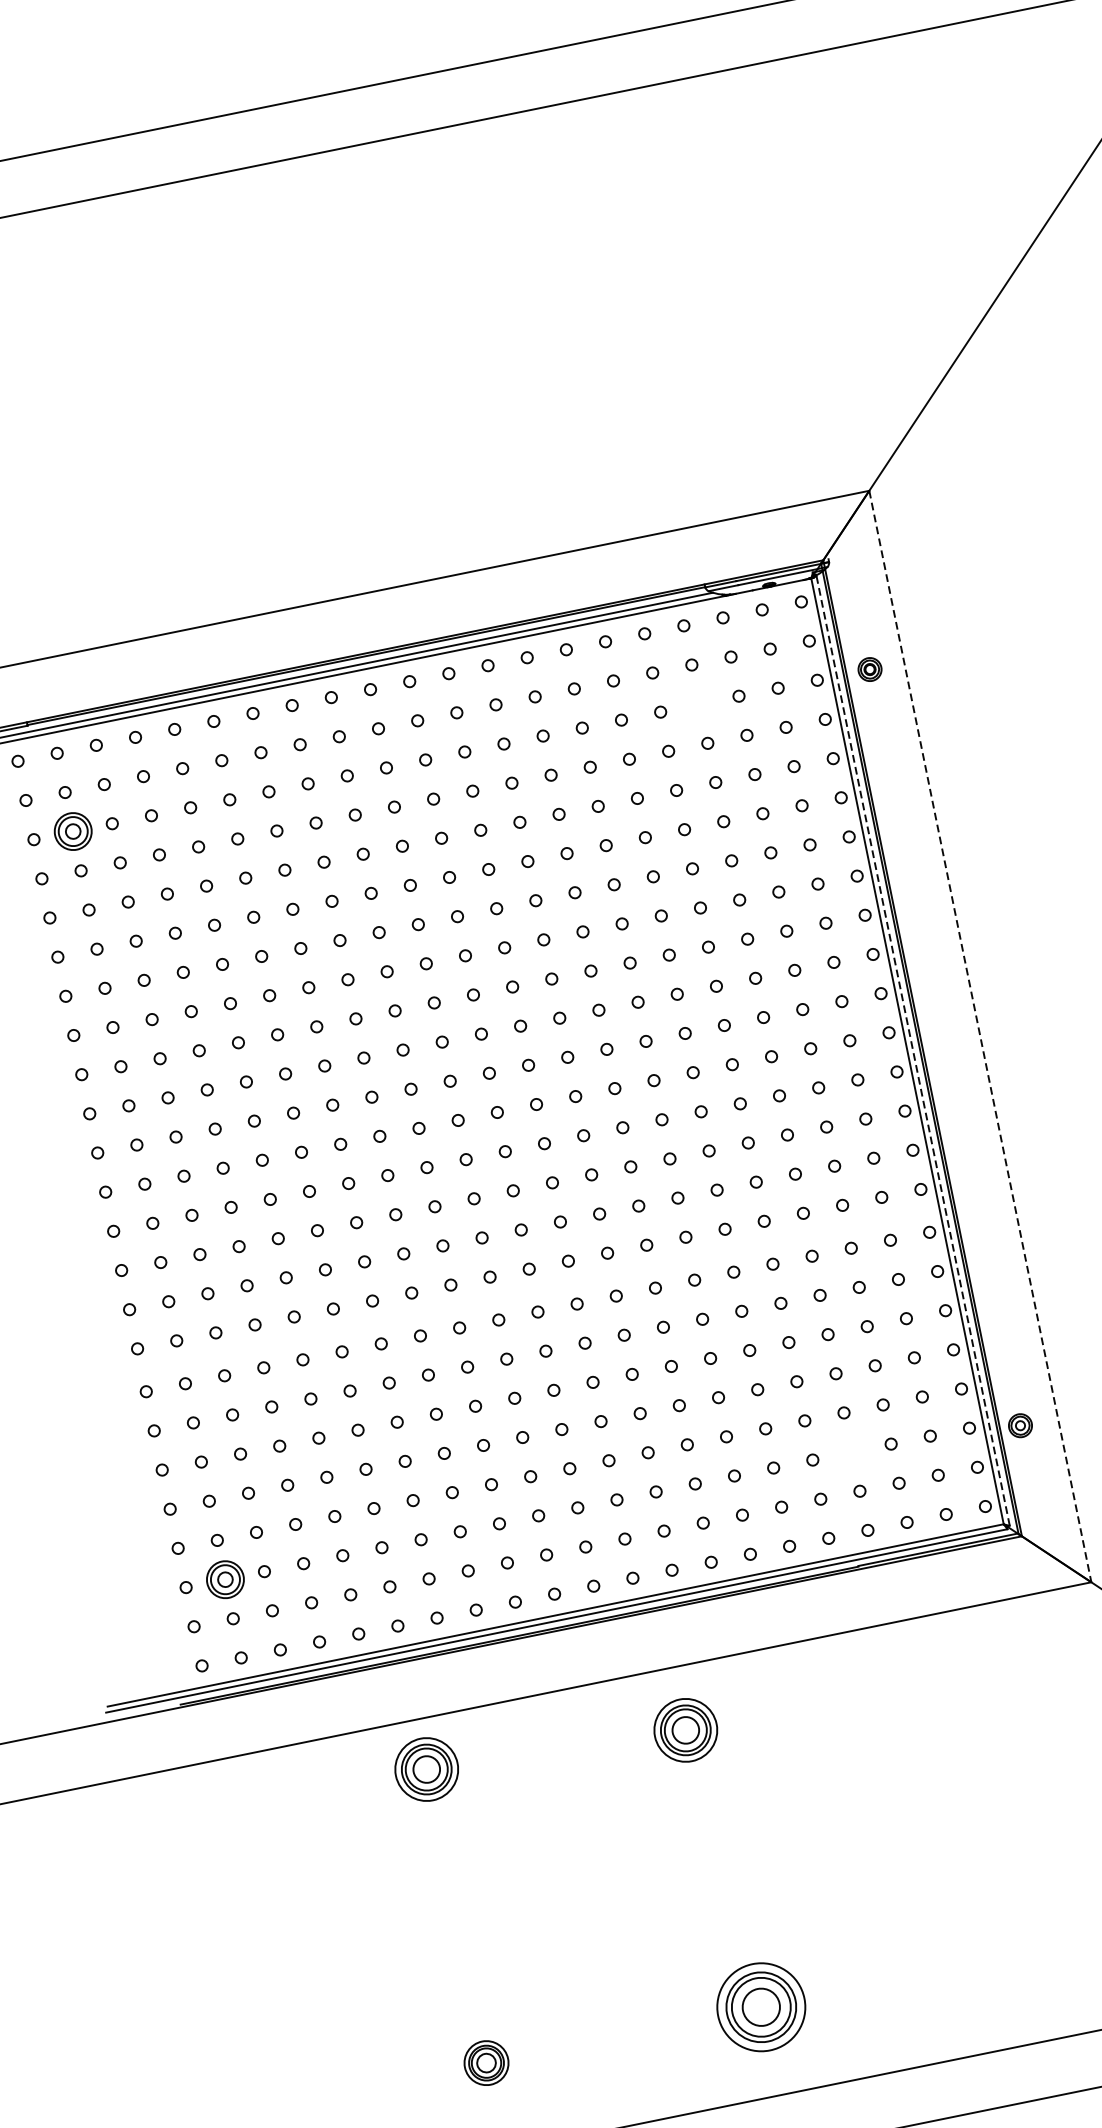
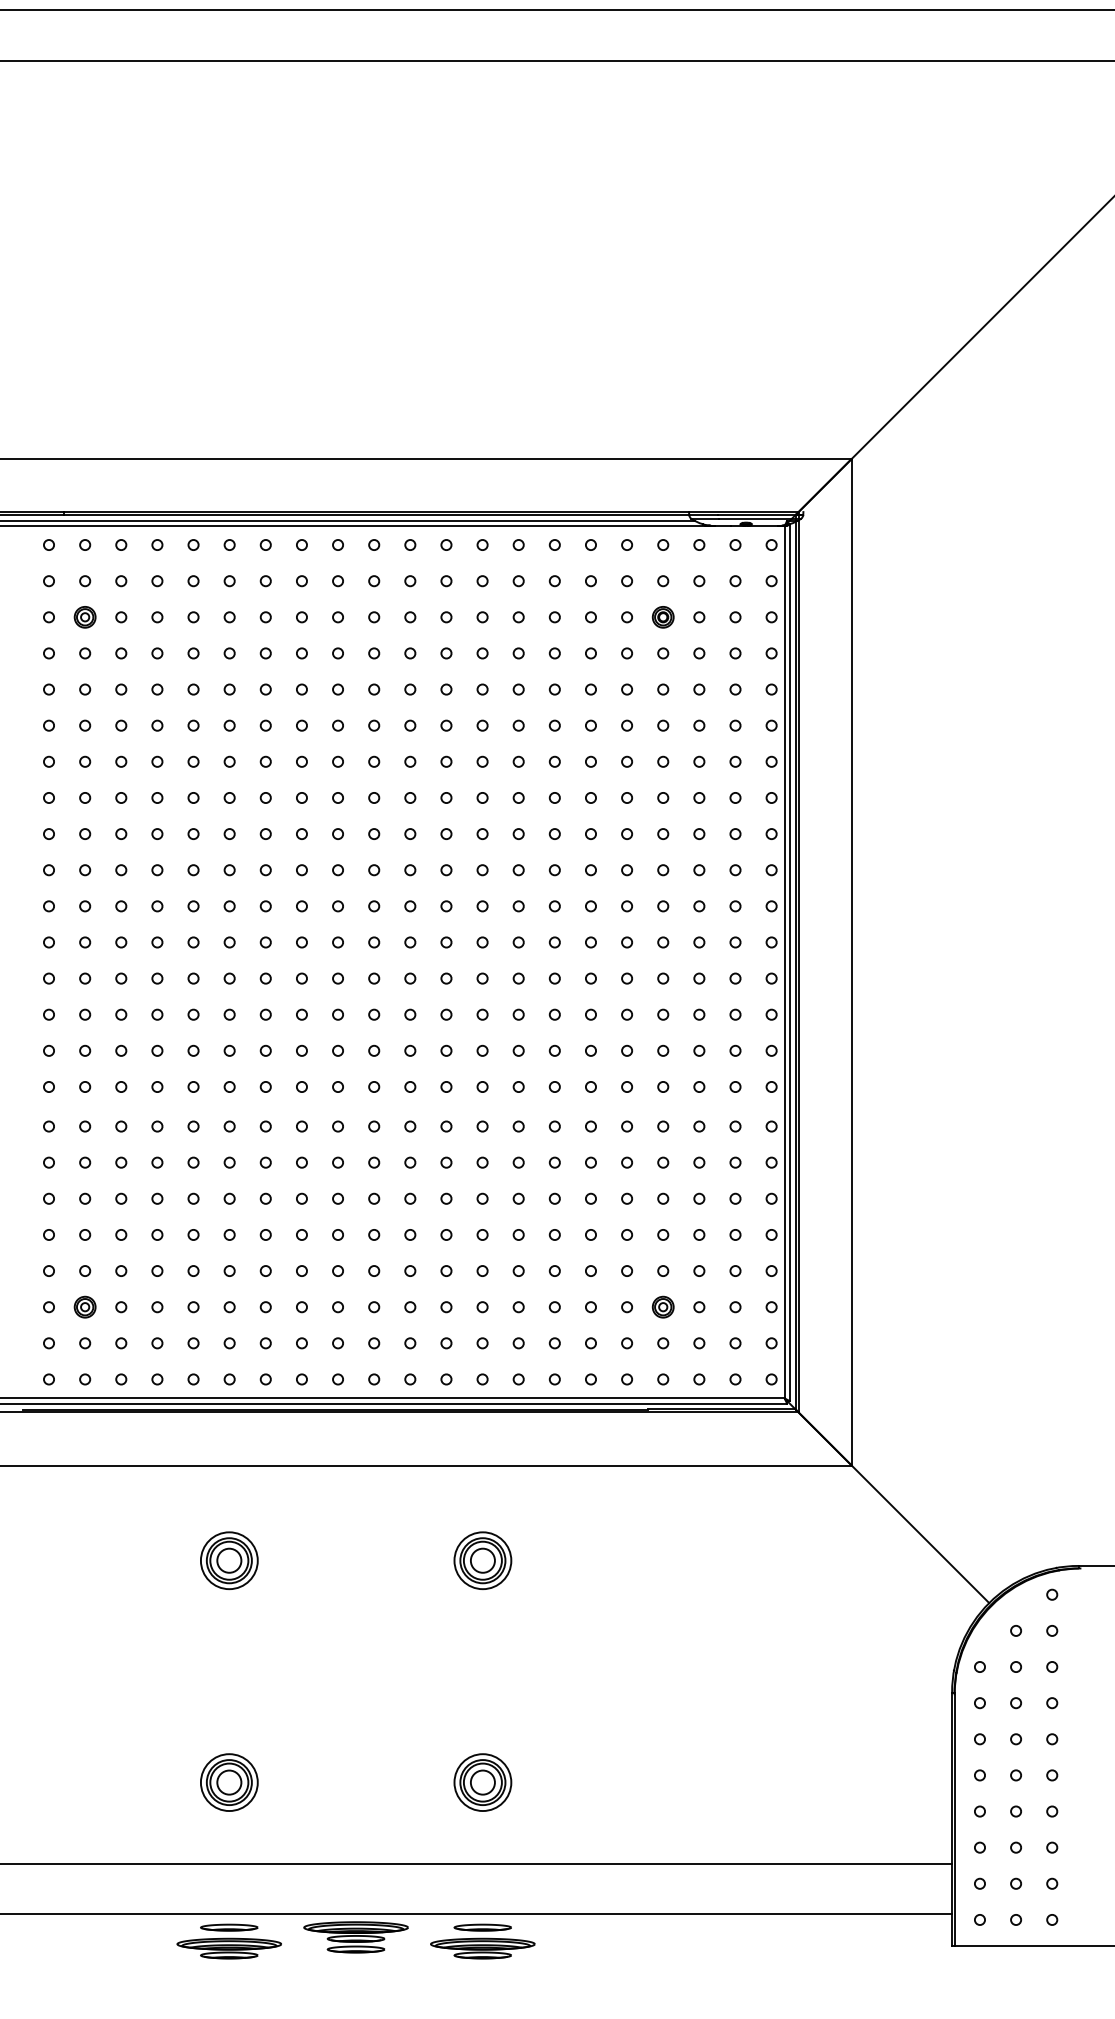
part: (869, 669) -> (662, 617), moved
part: (72, 832) -> (84, 617), size x0.62
line: (980, 1036) -> (851, 962), dashed -> solid
line: (912, 1050) -> (789, 962), dashed -> solid
part: (1019, 1425) -> (662, 1306), moved
part: (224, 1578) -> (84, 1306), size x0.62
part: (685, 1730) -> (482, 1560), moved
part: (426, 1769) -> (229, 1560), moved
part: (760, 2007) -> (482, 1782), size x0.71
part: (486, 2063) -> (229, 1782), size x1.43

